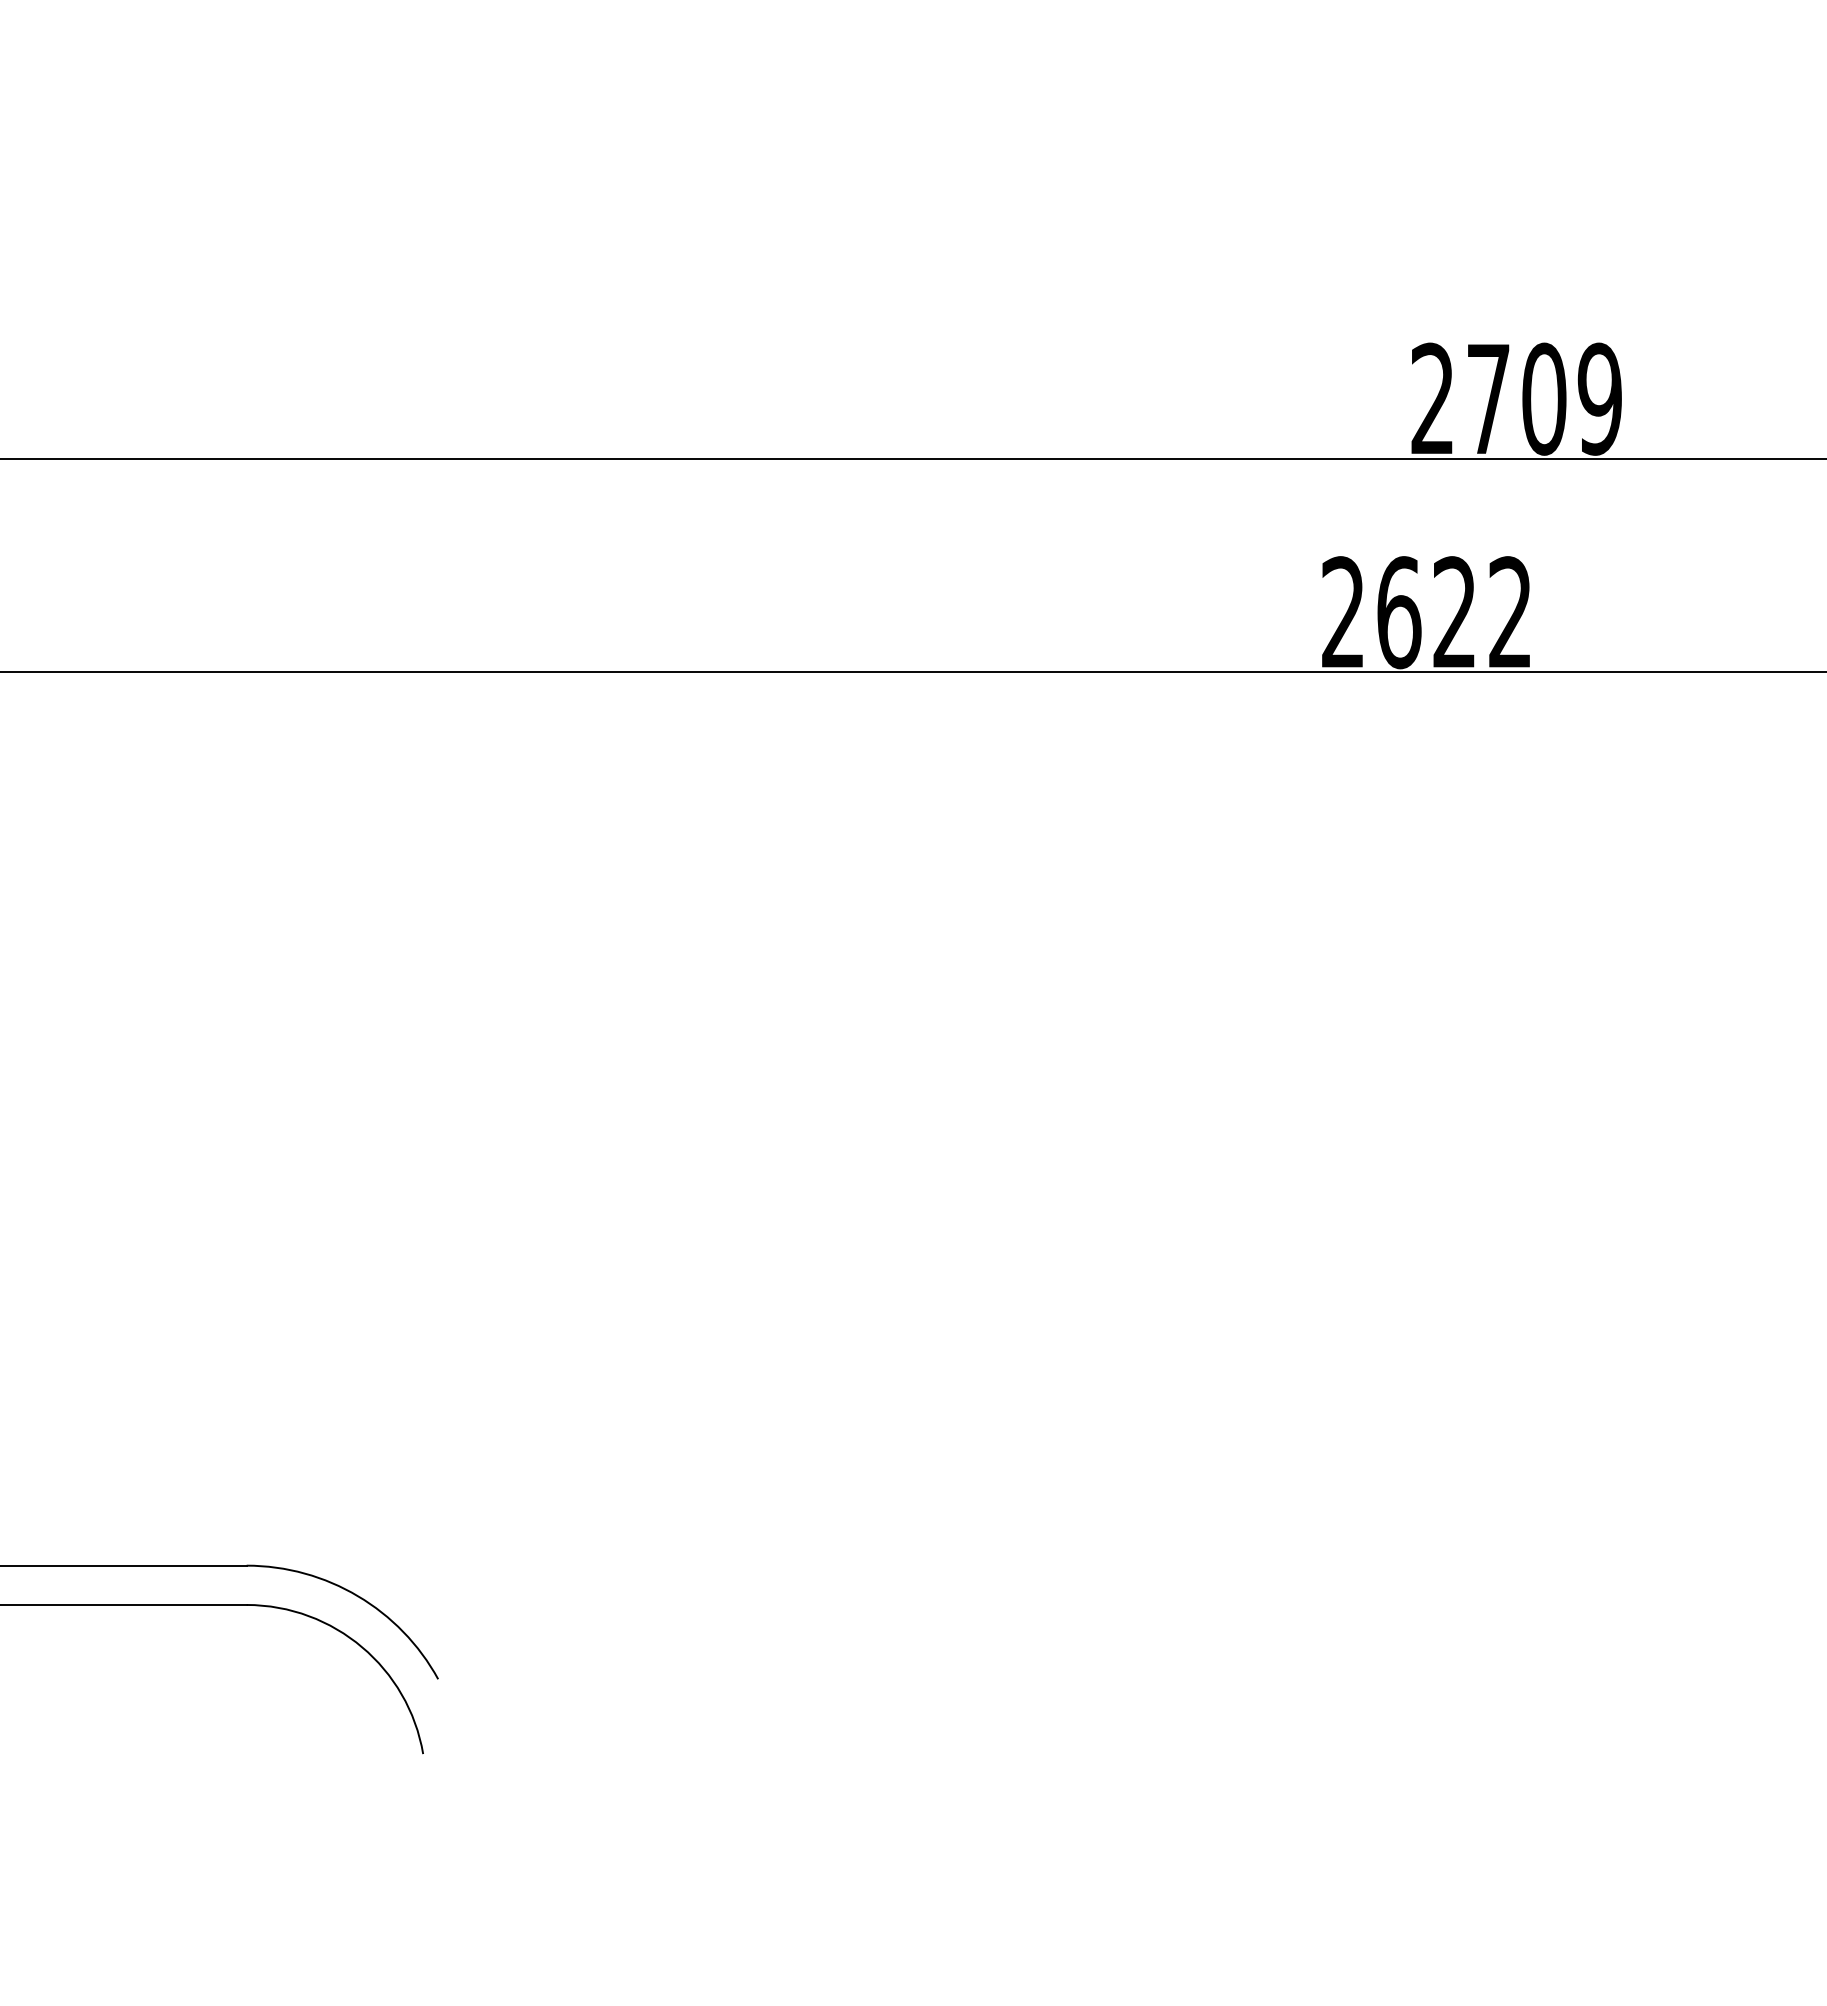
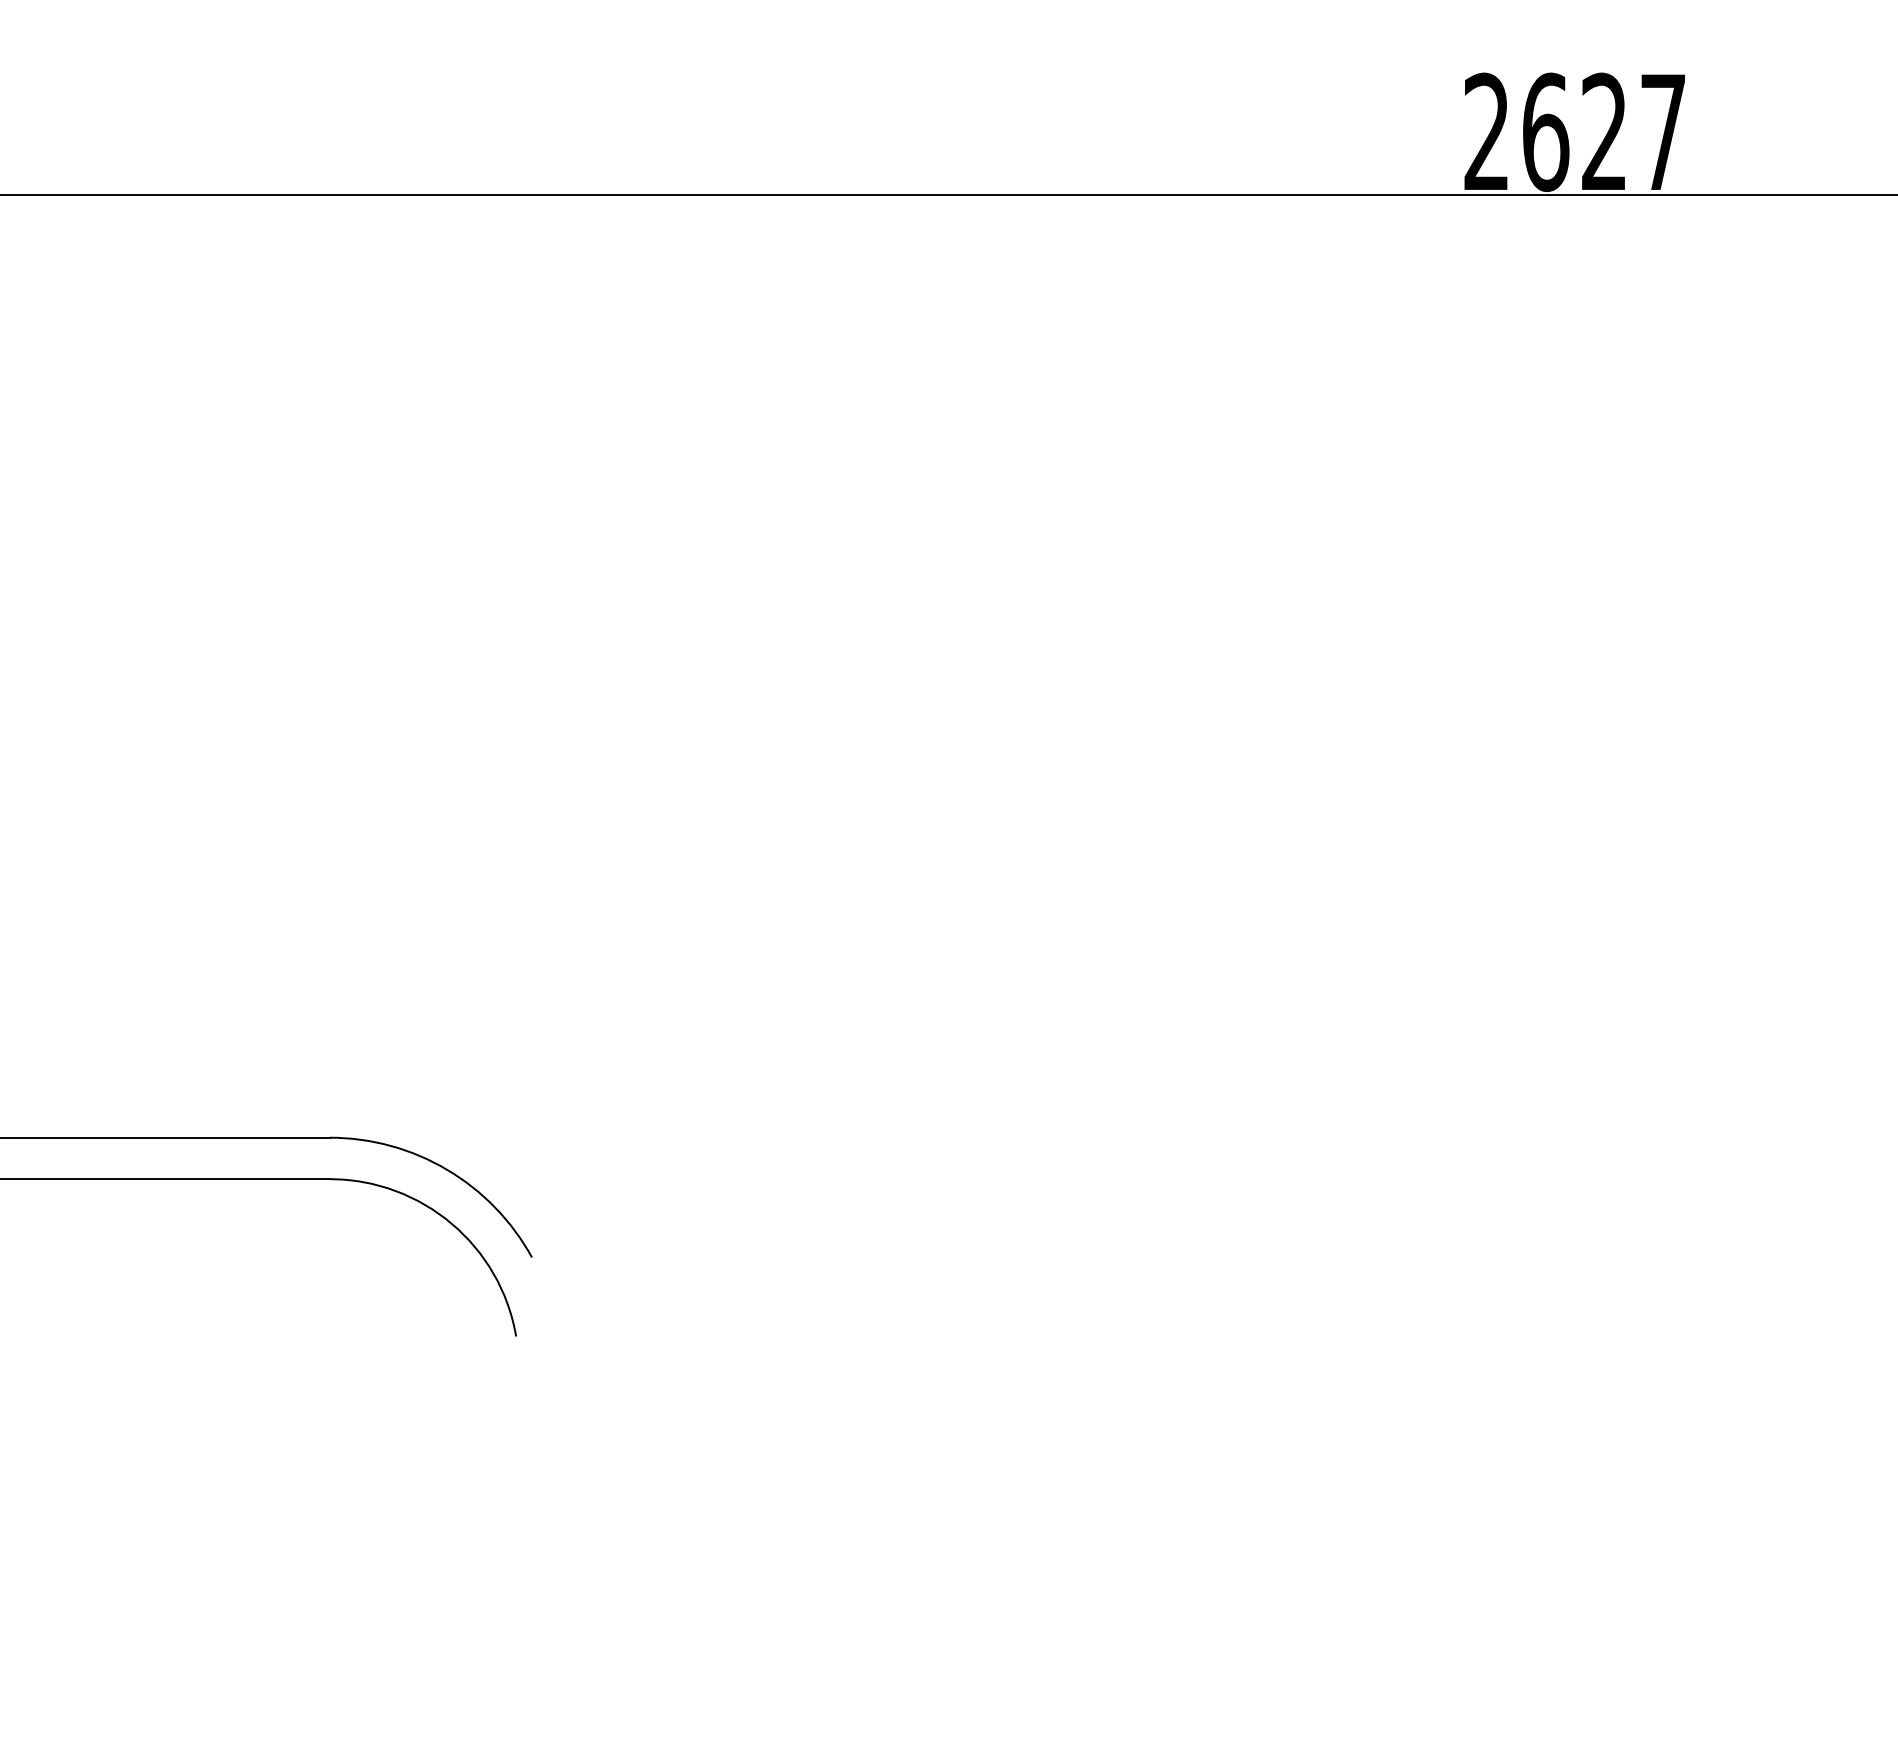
text: (1510, 611) -> (1663, 131), 2622 -> 2627

